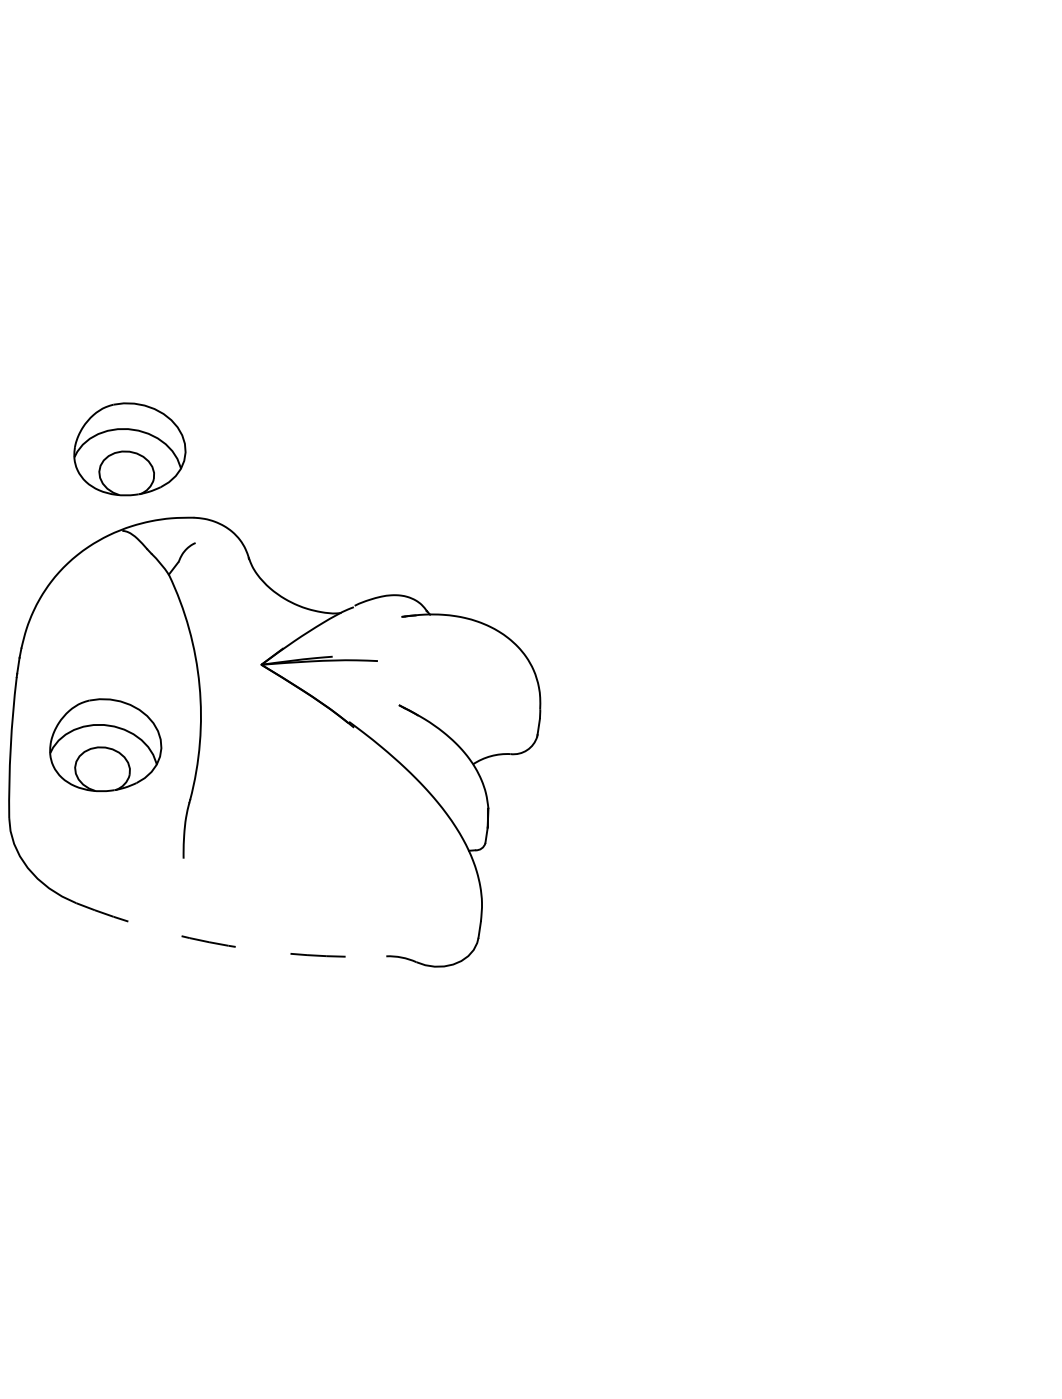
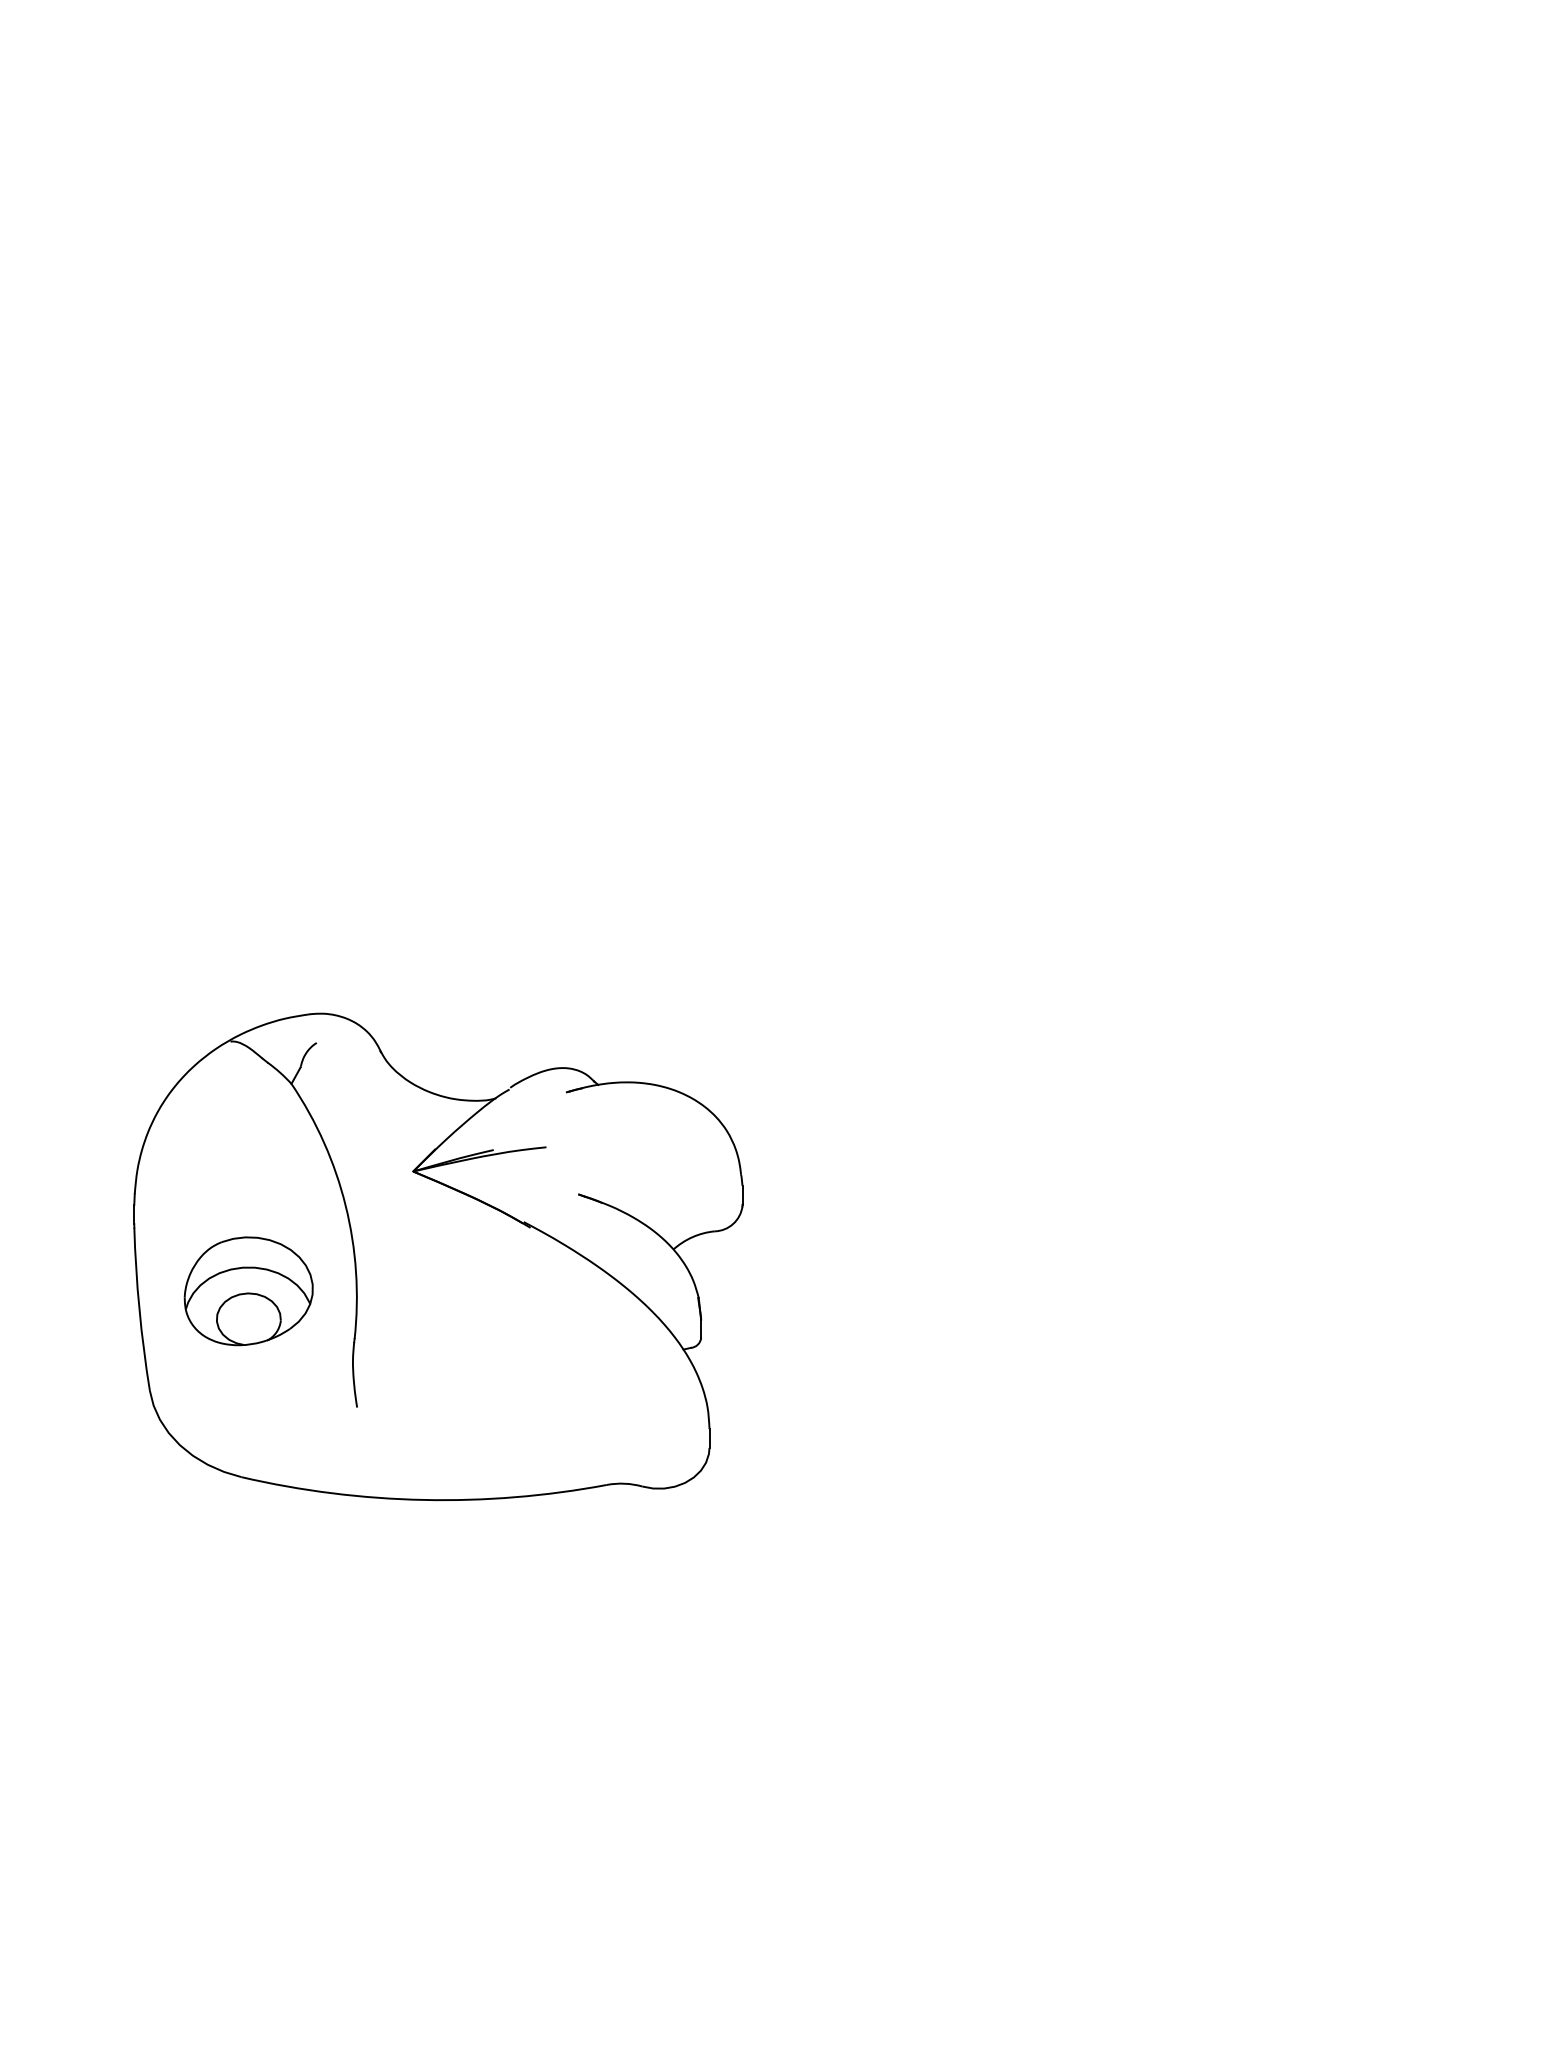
part: (130, 450) -> (225, 947), removed
arc: (228, 945) -> (423, 1499), dashed -> solid

